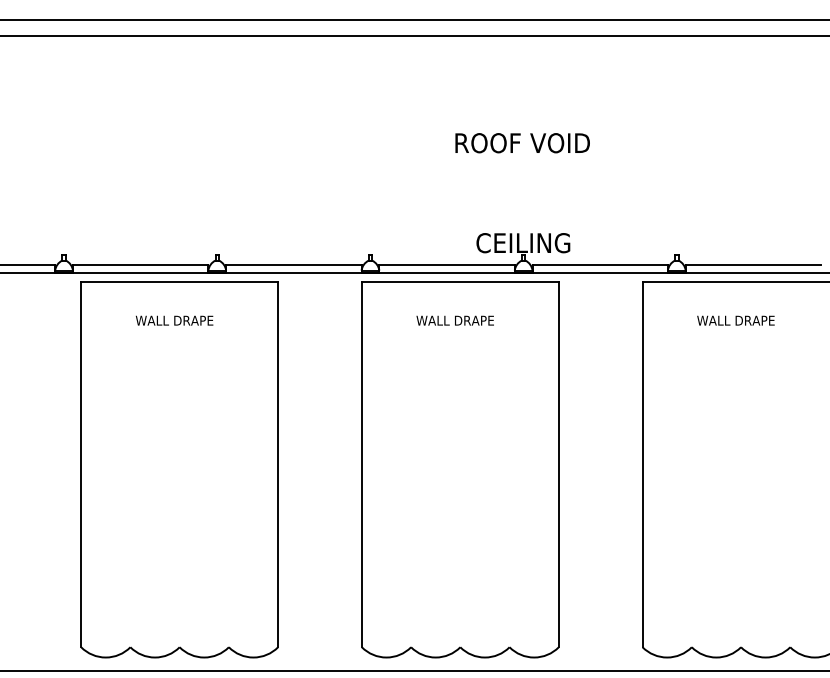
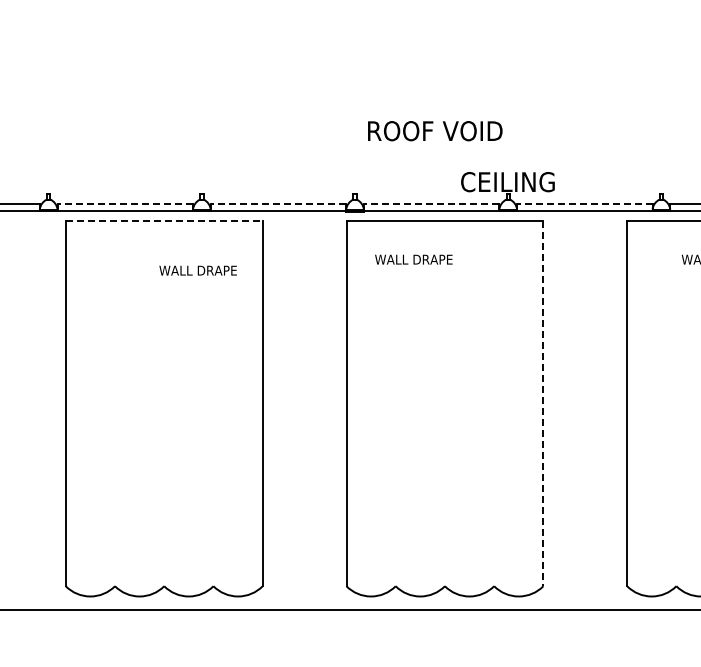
text: (522, 143) -> (435, 131), moved
line: (140, 264) -> (125, 203), solid -> dashed
line: (293, 264) -> (278, 203), solid -> dashed
line: (447, 264) -> (432, 203), solid -> dashed
line: (600, 264) -> (585, 203), solid -> dashed
line: (180, 281) -> (165, 220), solid -> dashed
text: (174, 320) -> (198, 270), moved
text: (454, 320) -> (413, 259), moved
line: (558, 464) -> (543, 403), solid -> dashed

